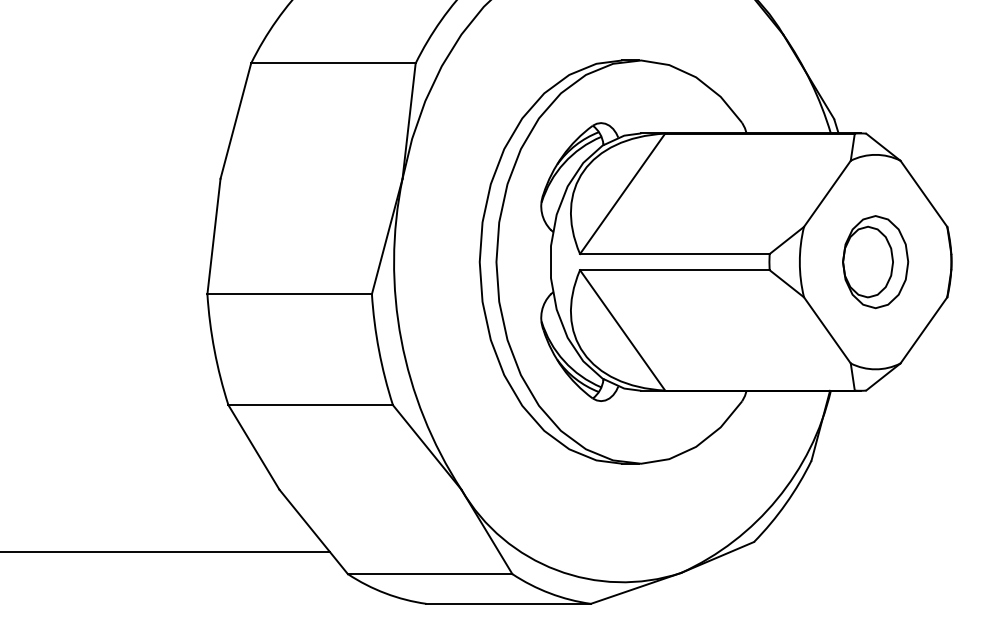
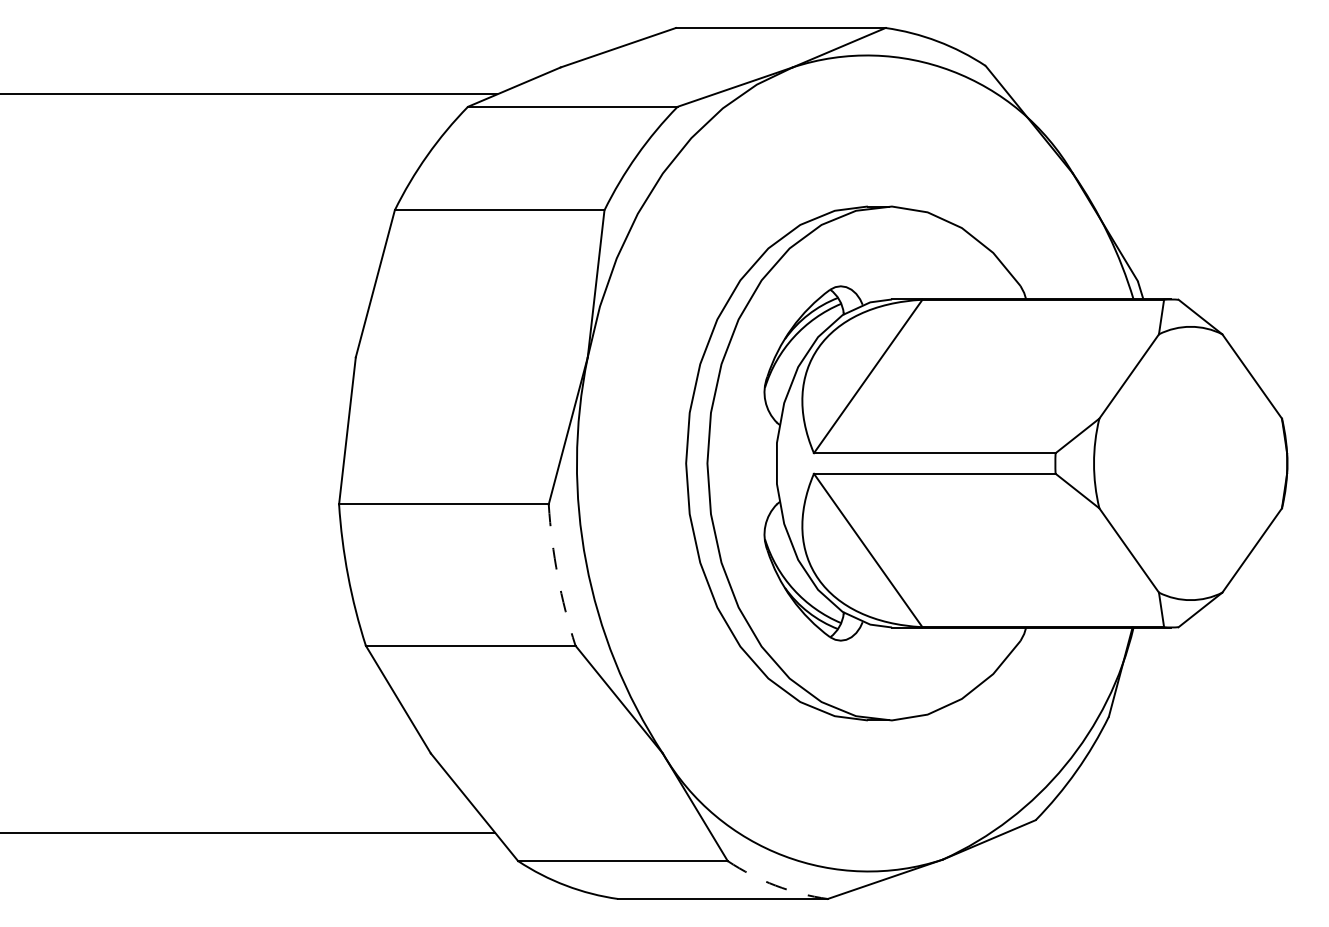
part: (875, 262) -> (1190, 463), removed
arc: (378, 350) -> (557, 575), solid -> dashed
arc: (549, 593) -> (775, 885), solid -> dashed

